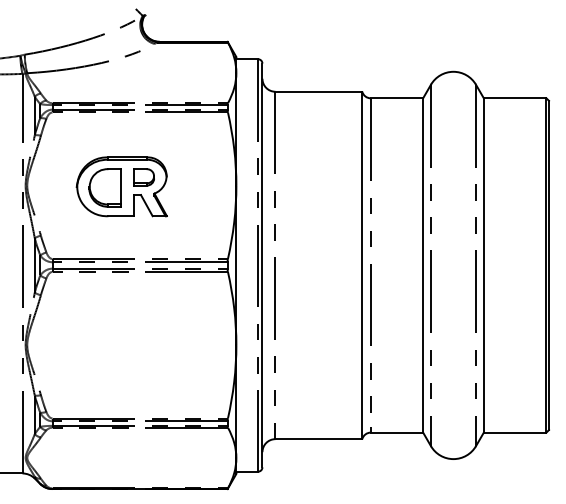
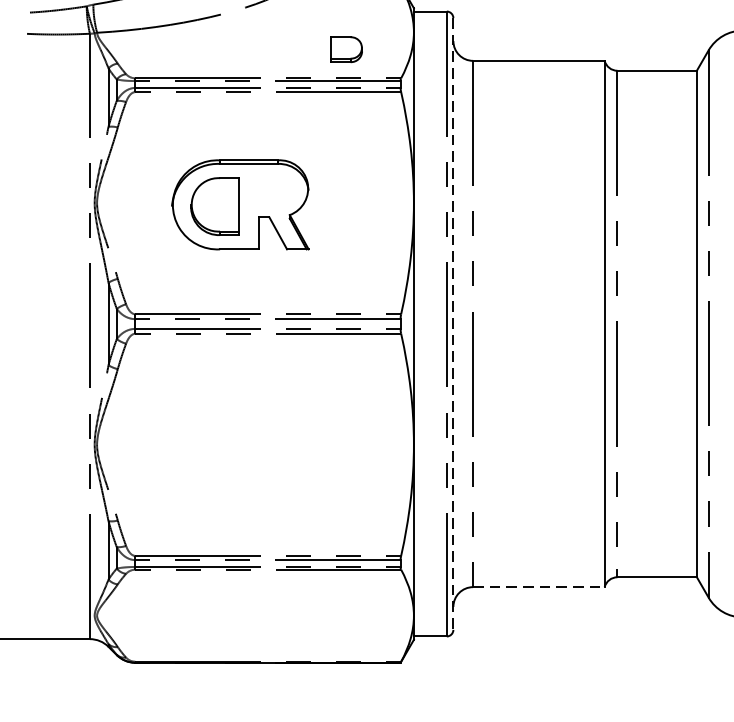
part: (143, 177) -> (345, 49), moved
line: (262, 265) -> (453, 324), solid -> dashed
line: (319, 439) -> (539, 587), solid -> dashed

